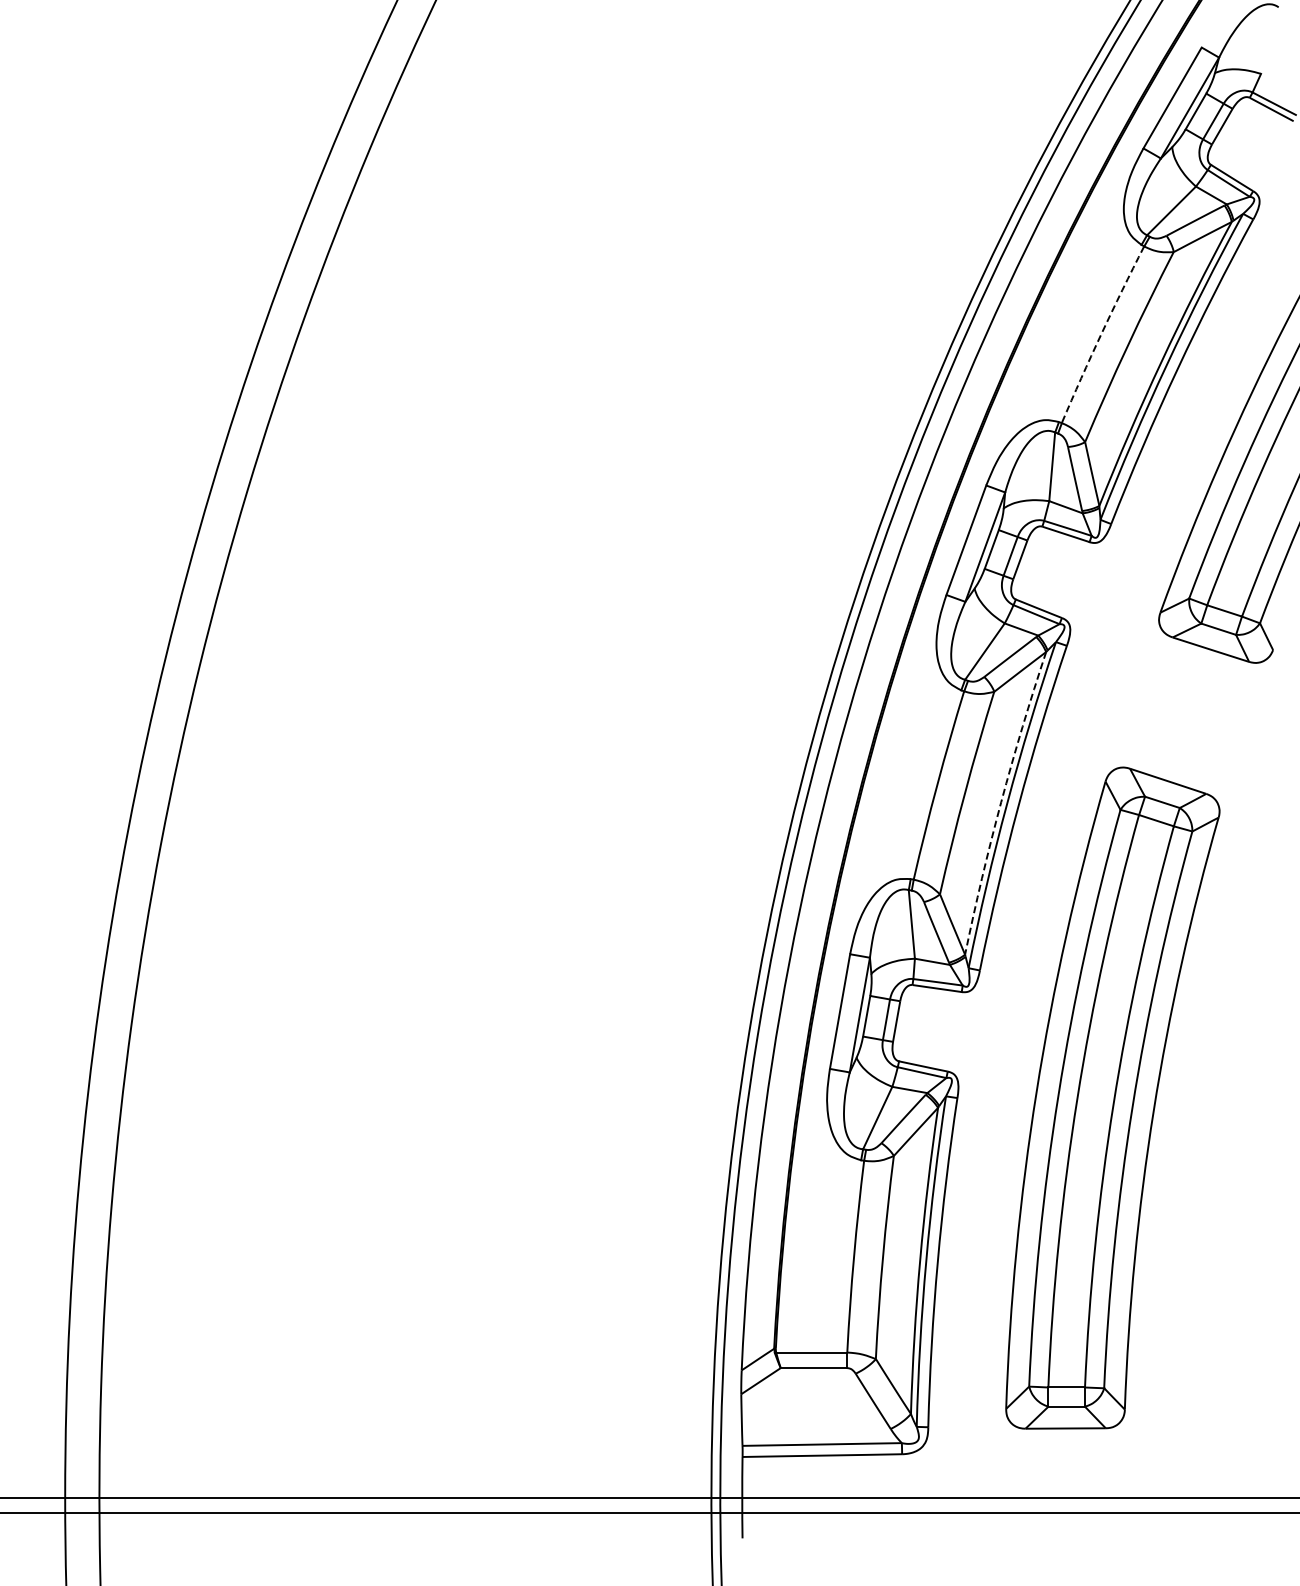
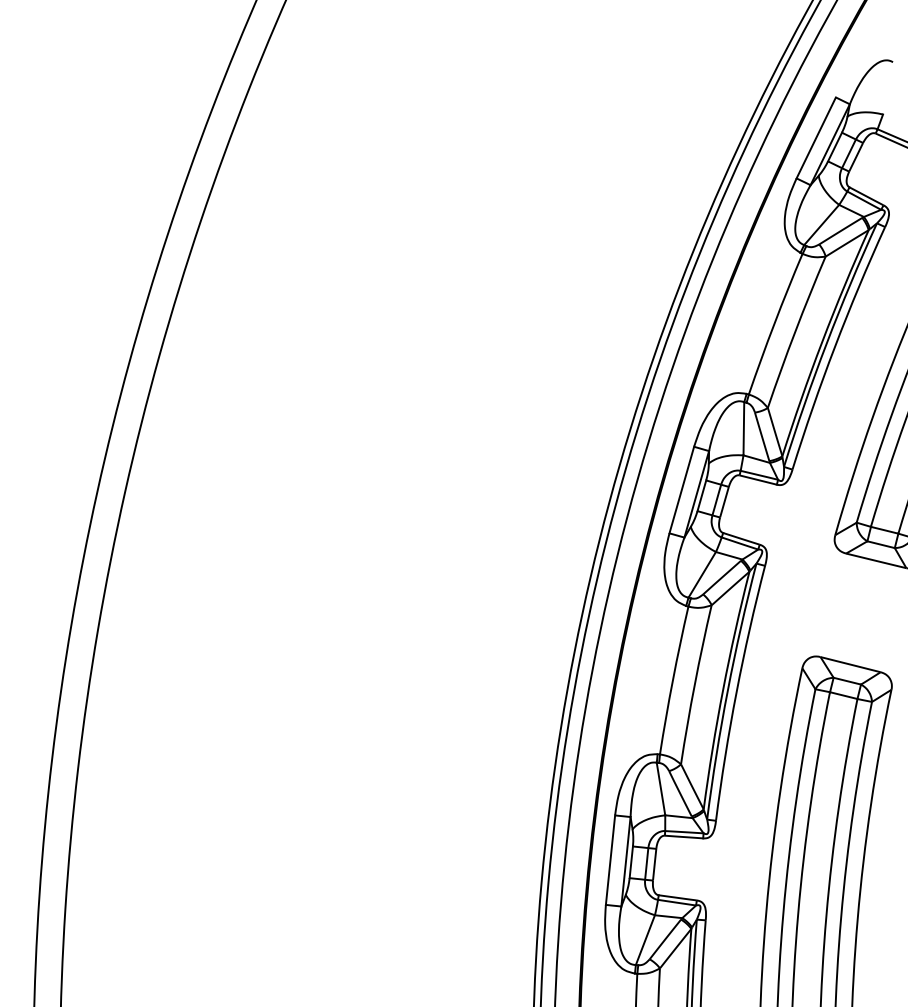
arc: (1101, 334) -> (774, 324), dashed -> solid
arc: (1001, 802) -> (723, 690), dashed -> solid

